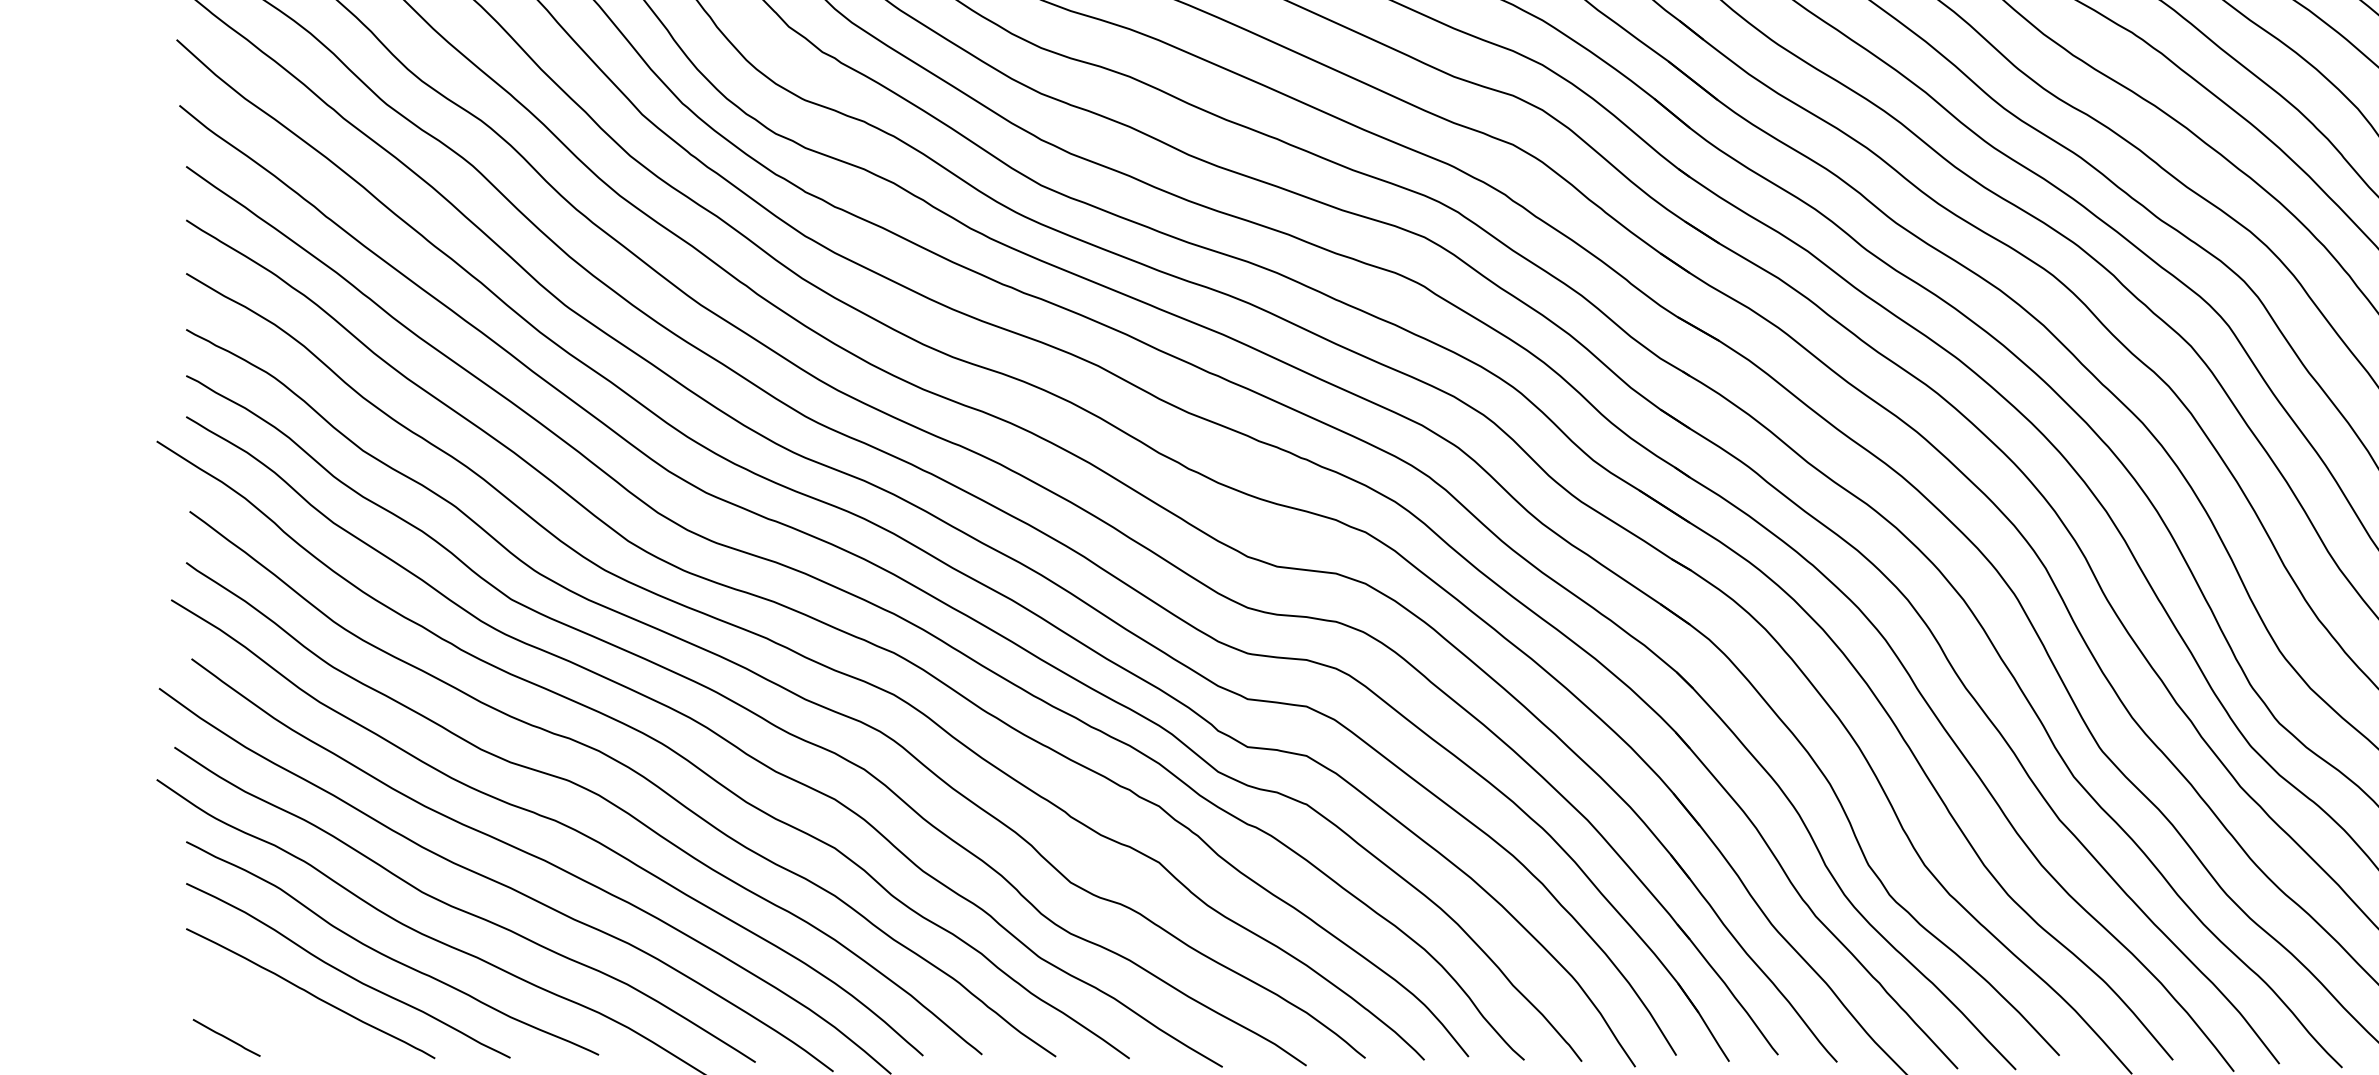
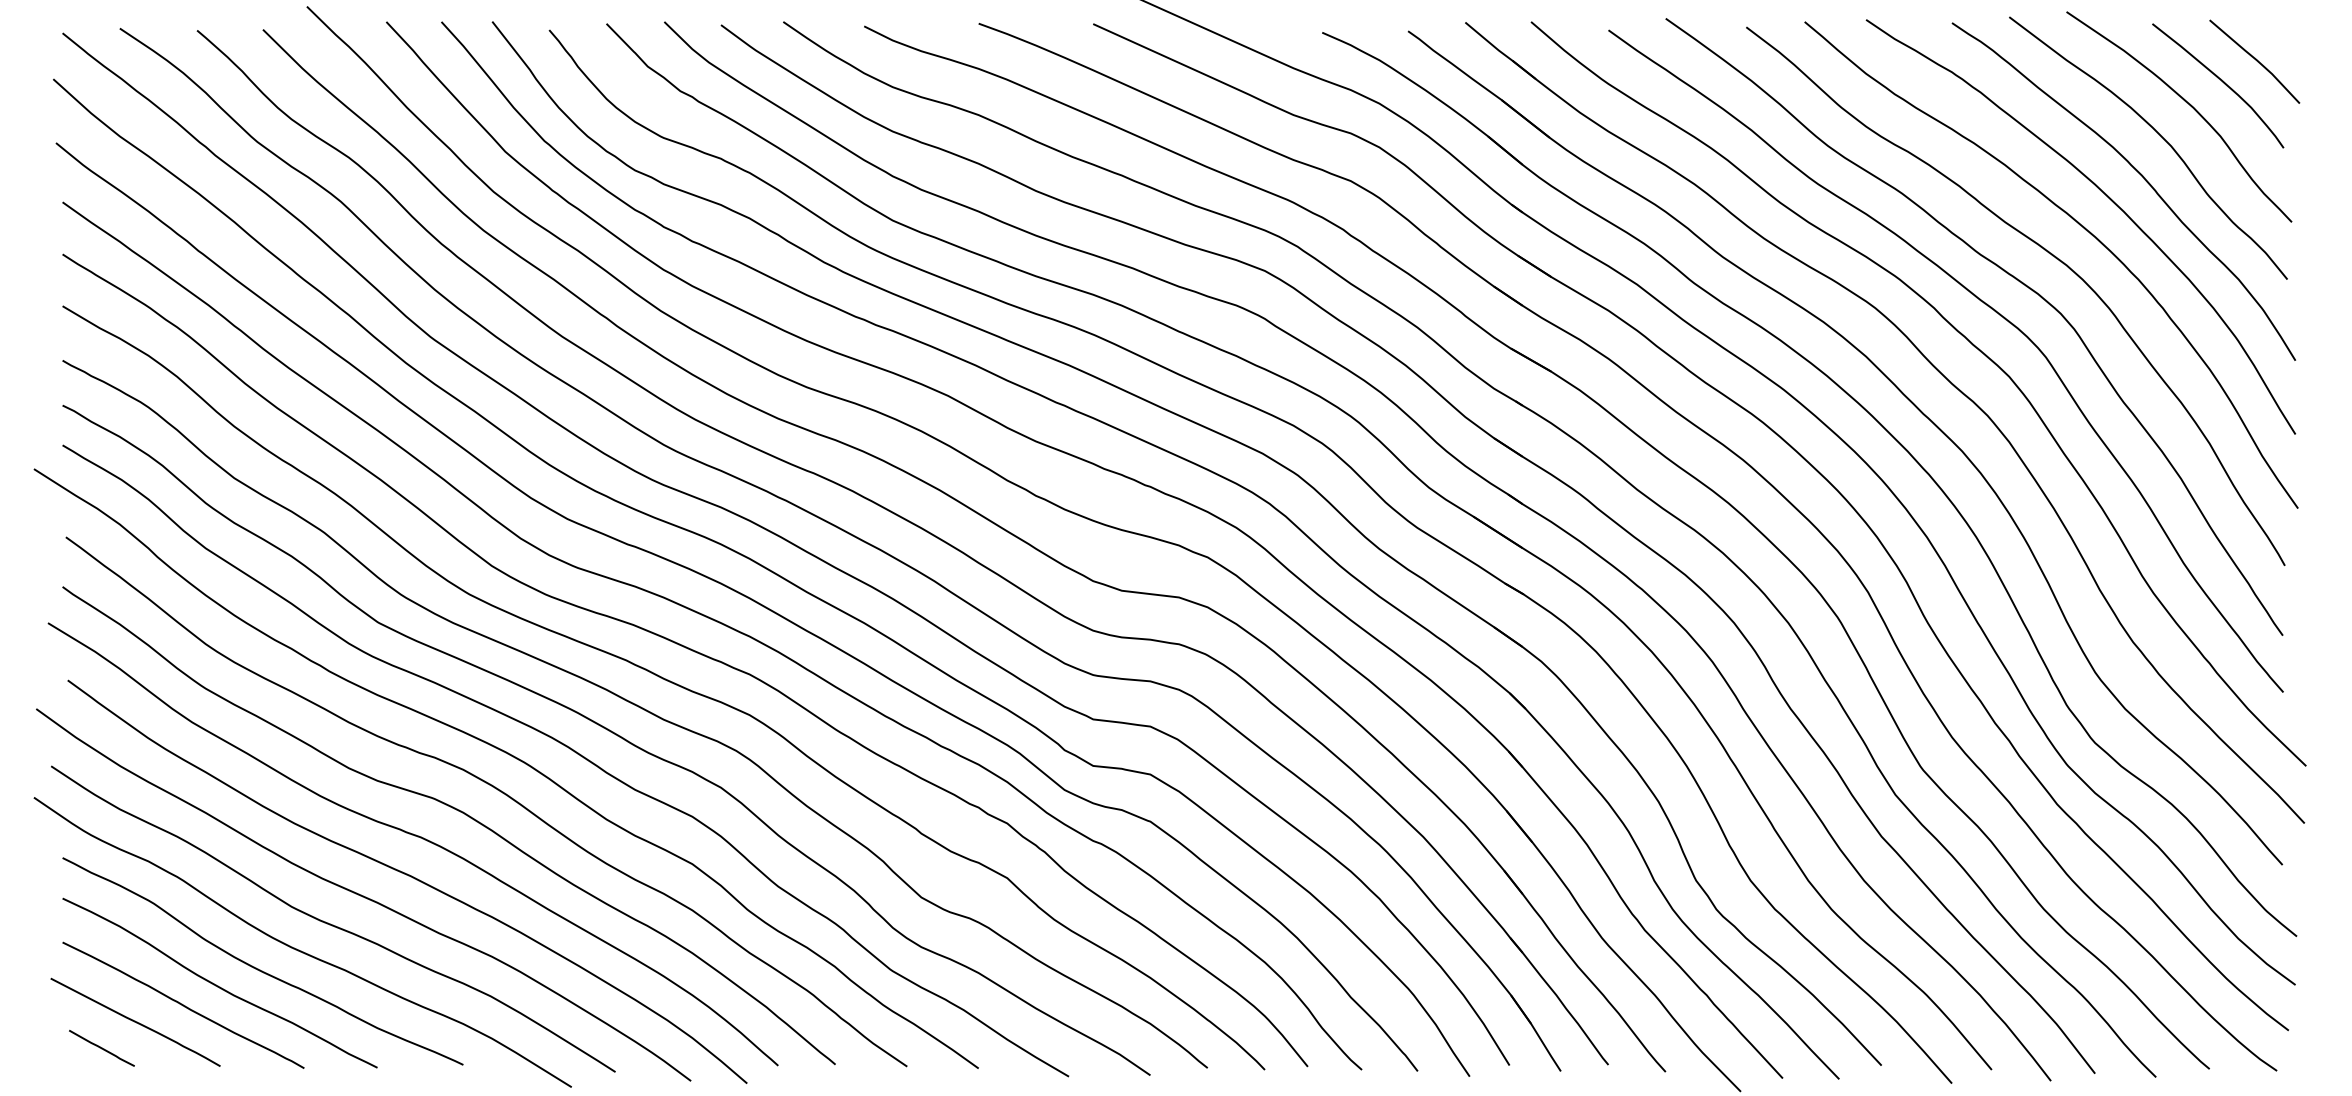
curve: (261, 1010) -> (135, 1021), added

